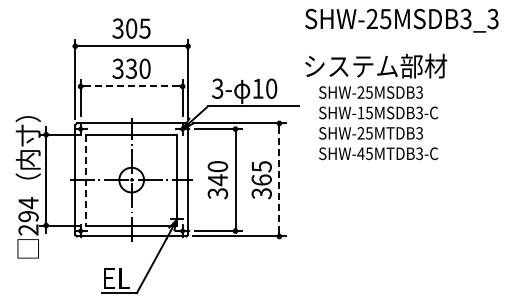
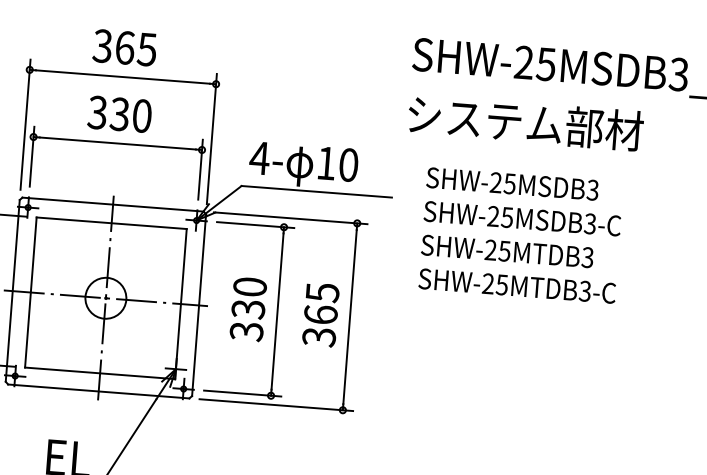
text: (131, 28) -> (124, 47), 305 -> 365
text: (376, 65) -> (526, 121), moved
line: (132, 86) -> (119, 143), dashed -> solid
text: (217, 88) -> (259, 157), 3- -> 4-
text: (360, 112) -> (492, 215), SHW-15MSDB3-C -> SHW-25MSDB3-C
text: (360, 153) -> (487, 283), SHW-45MTDB3-C -> SHW-25MTDB3-C
line: (86, 180) -> (31, 293), dashed -> solid
text: (217, 180) -> (247, 309), 340 -> 330
line: (279, 180) -> (350, 317), dashed -> solid

